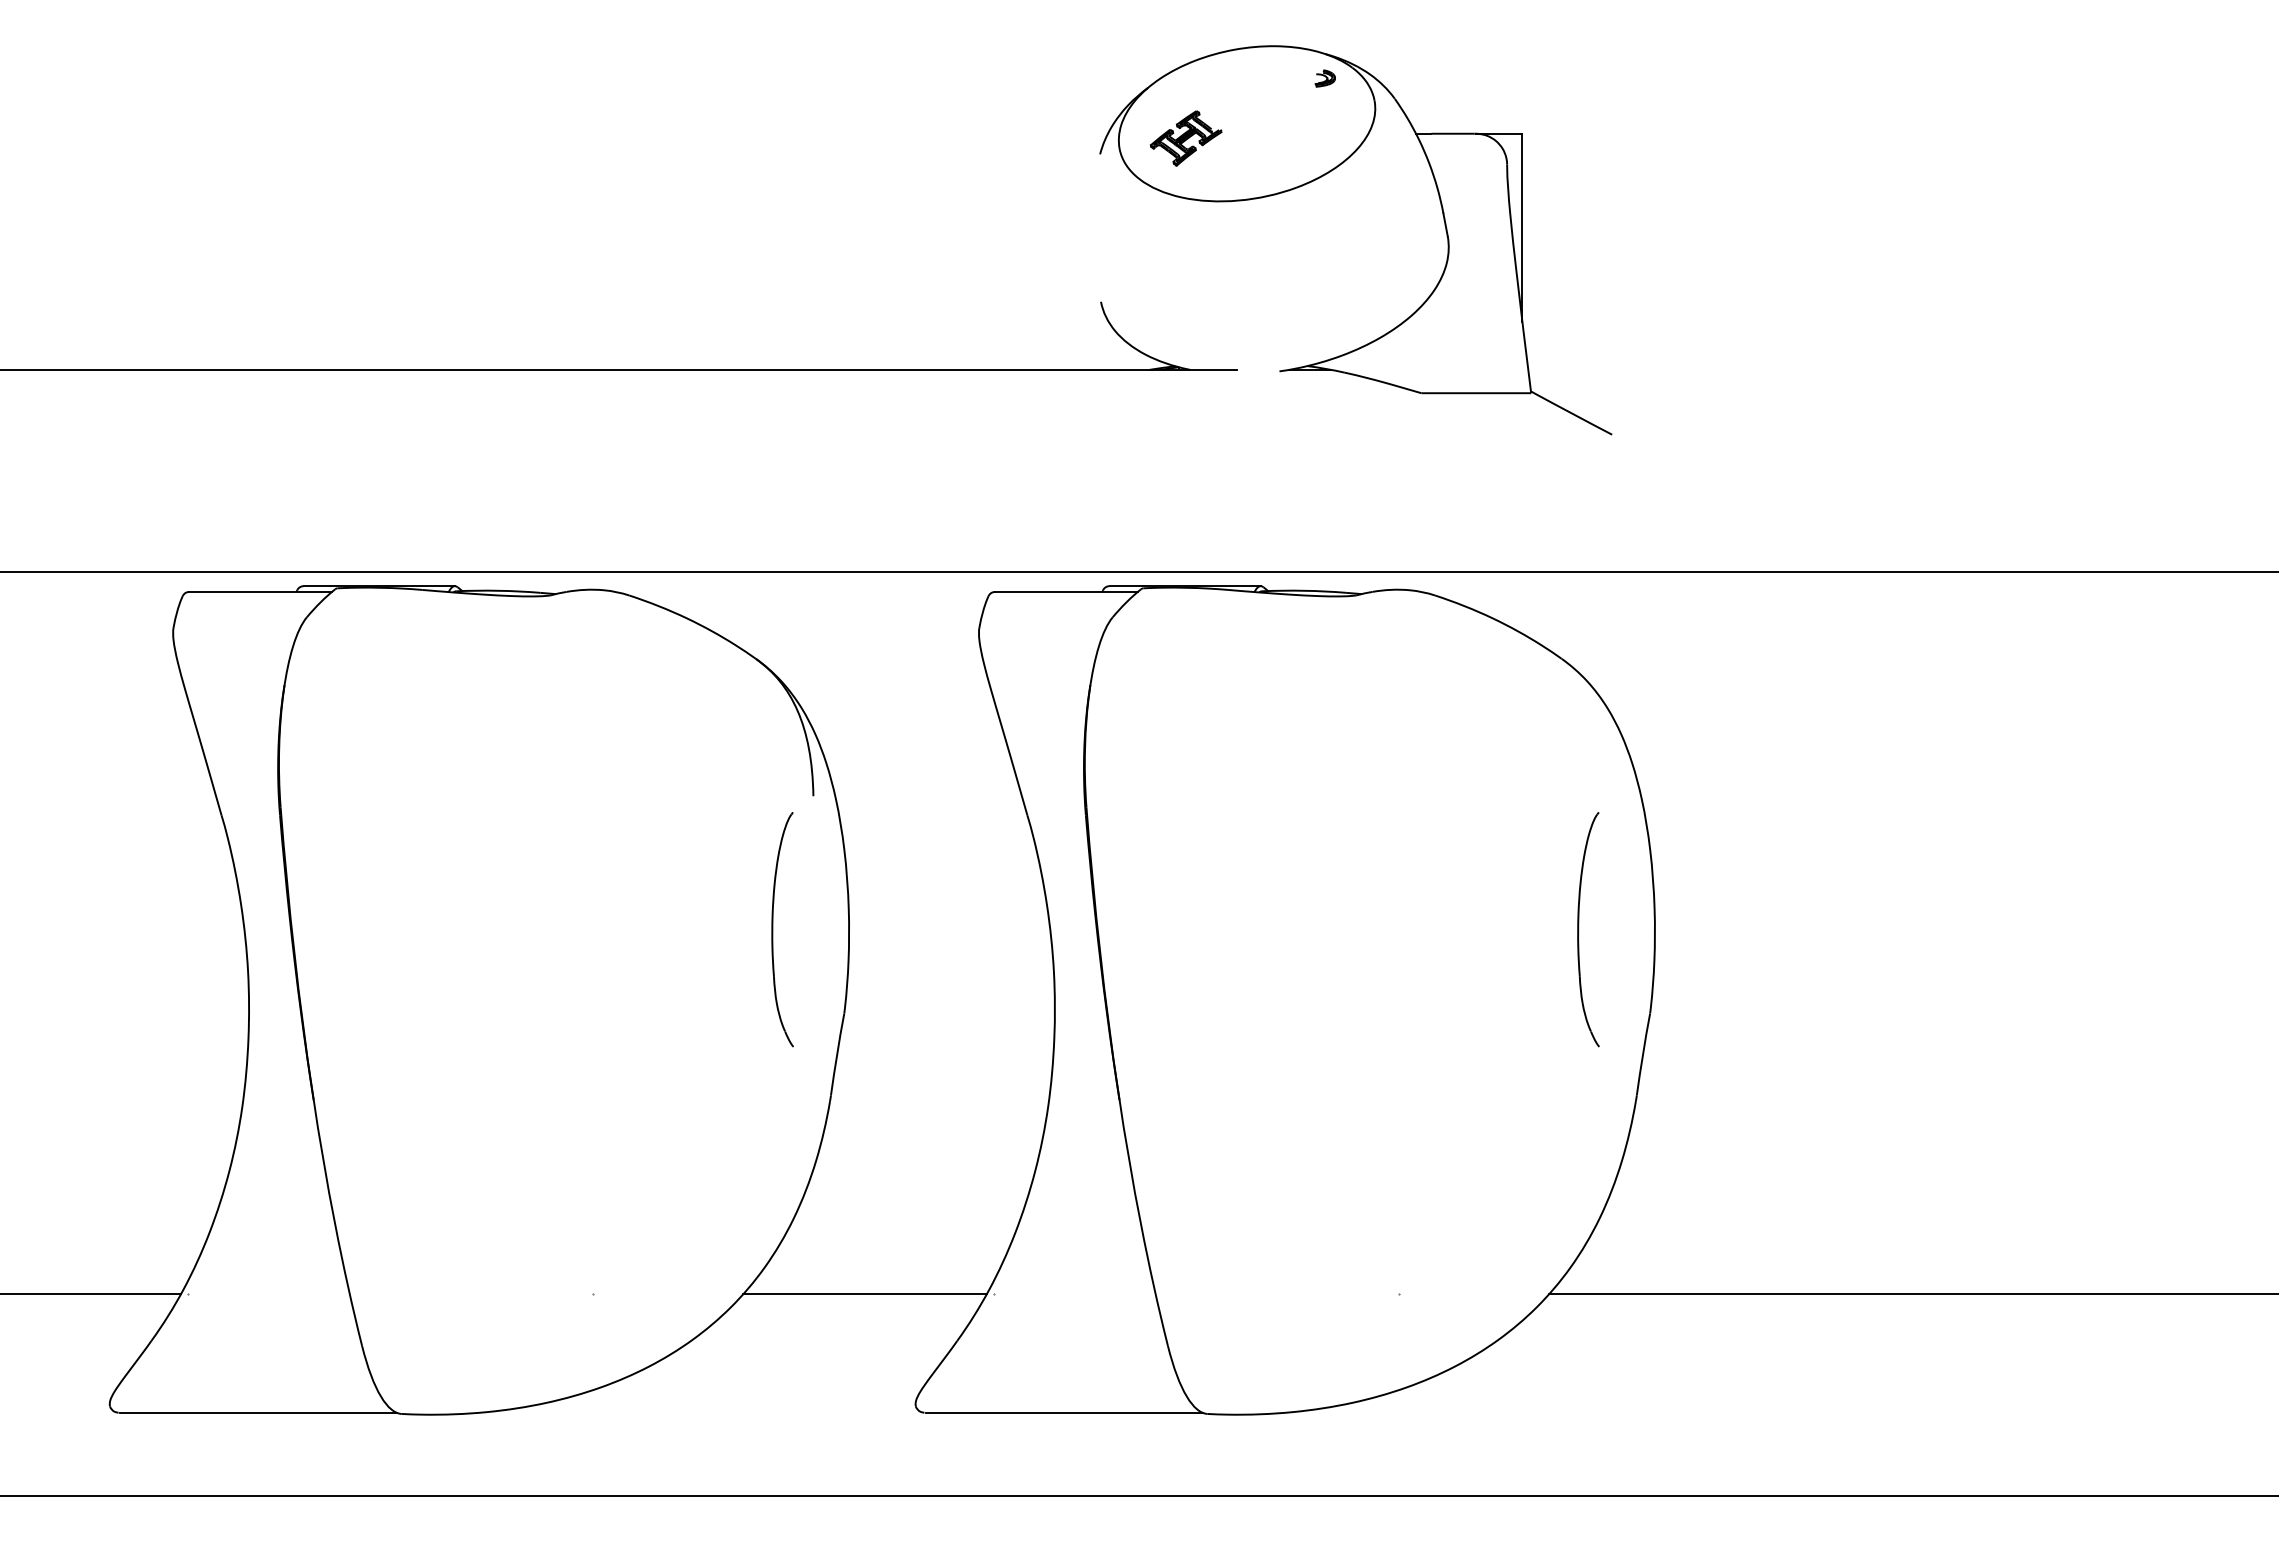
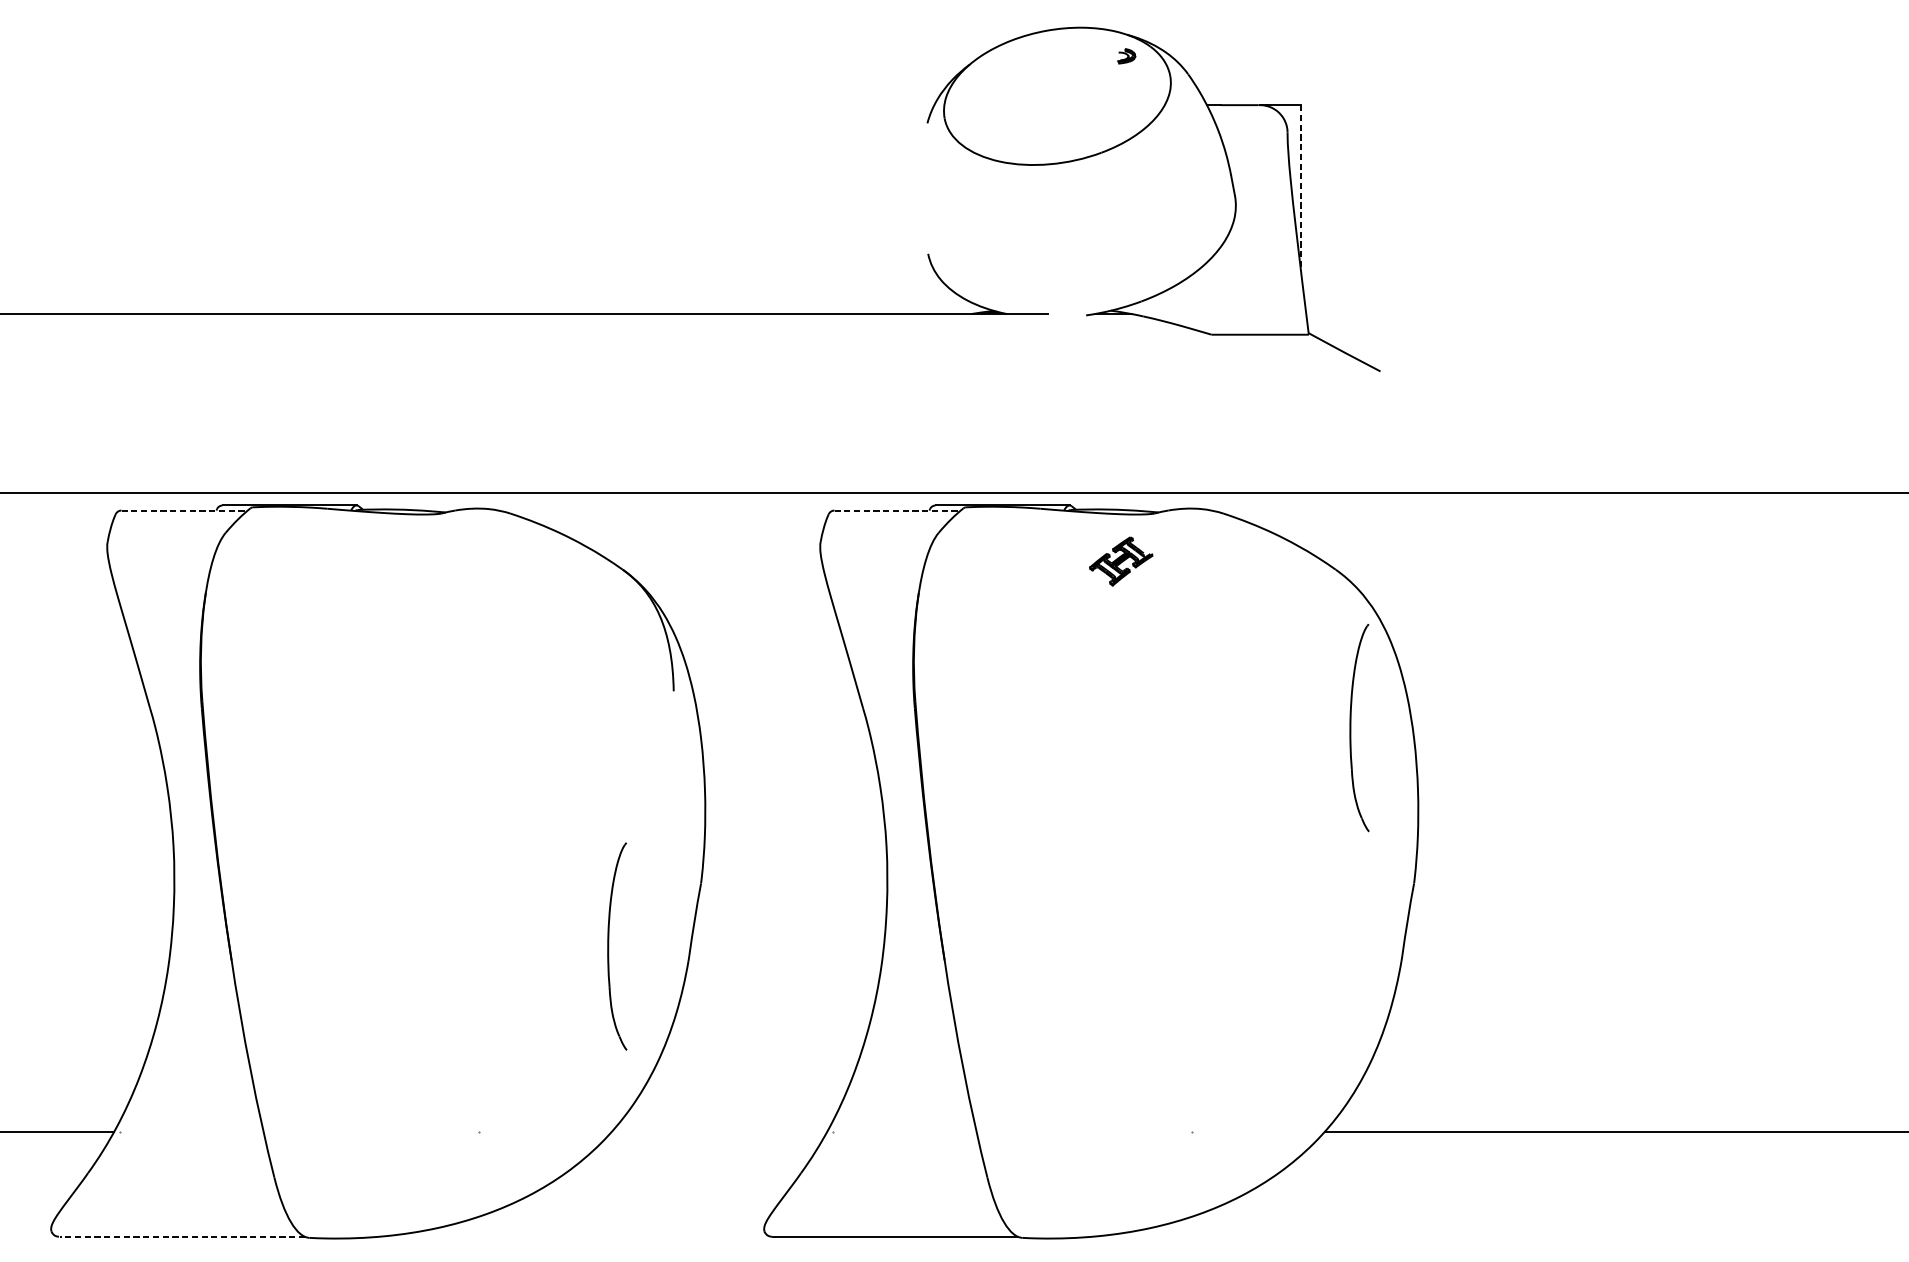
part: (1185, 138) -> (1120, 561), moved
line: (1522, 227) -> (1301, 188), solid -> dashed
line: (261, 591) -> (185, 510), solid -> dashed
line: (1066, 591) -> (897, 510), solid -> dashed
part: (773, 929) -> (609, 946), moved
part: (1579, 929) -> (1351, 727), moved
line: (864, 1294) -> (718, 1132), removed
line: (257, 1412) -> (181, 1236), solid -> dashed

